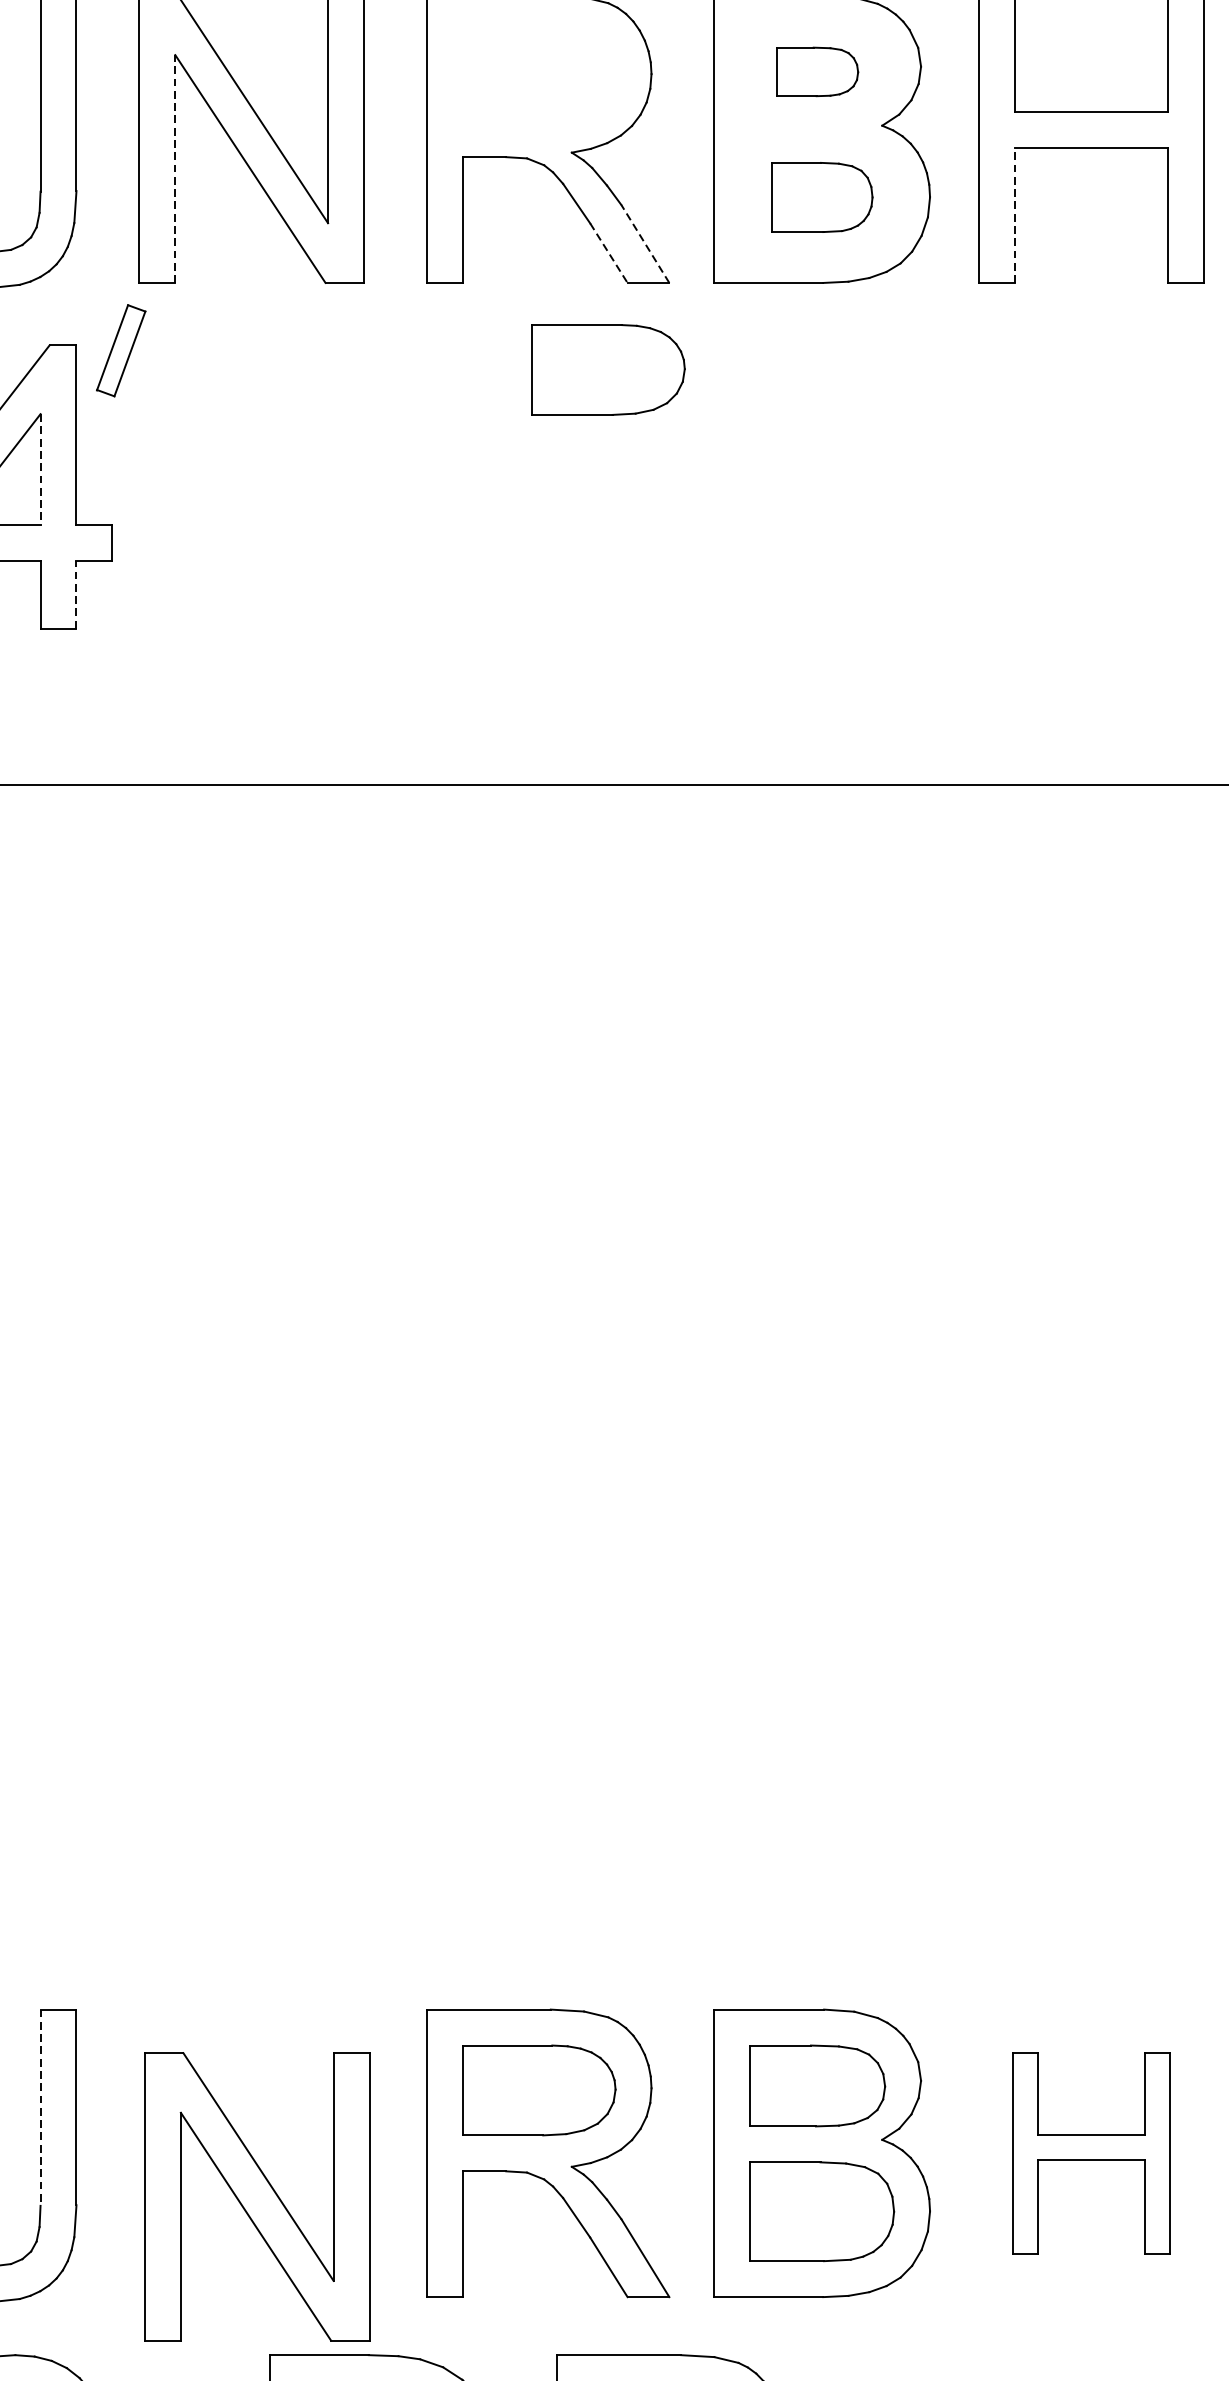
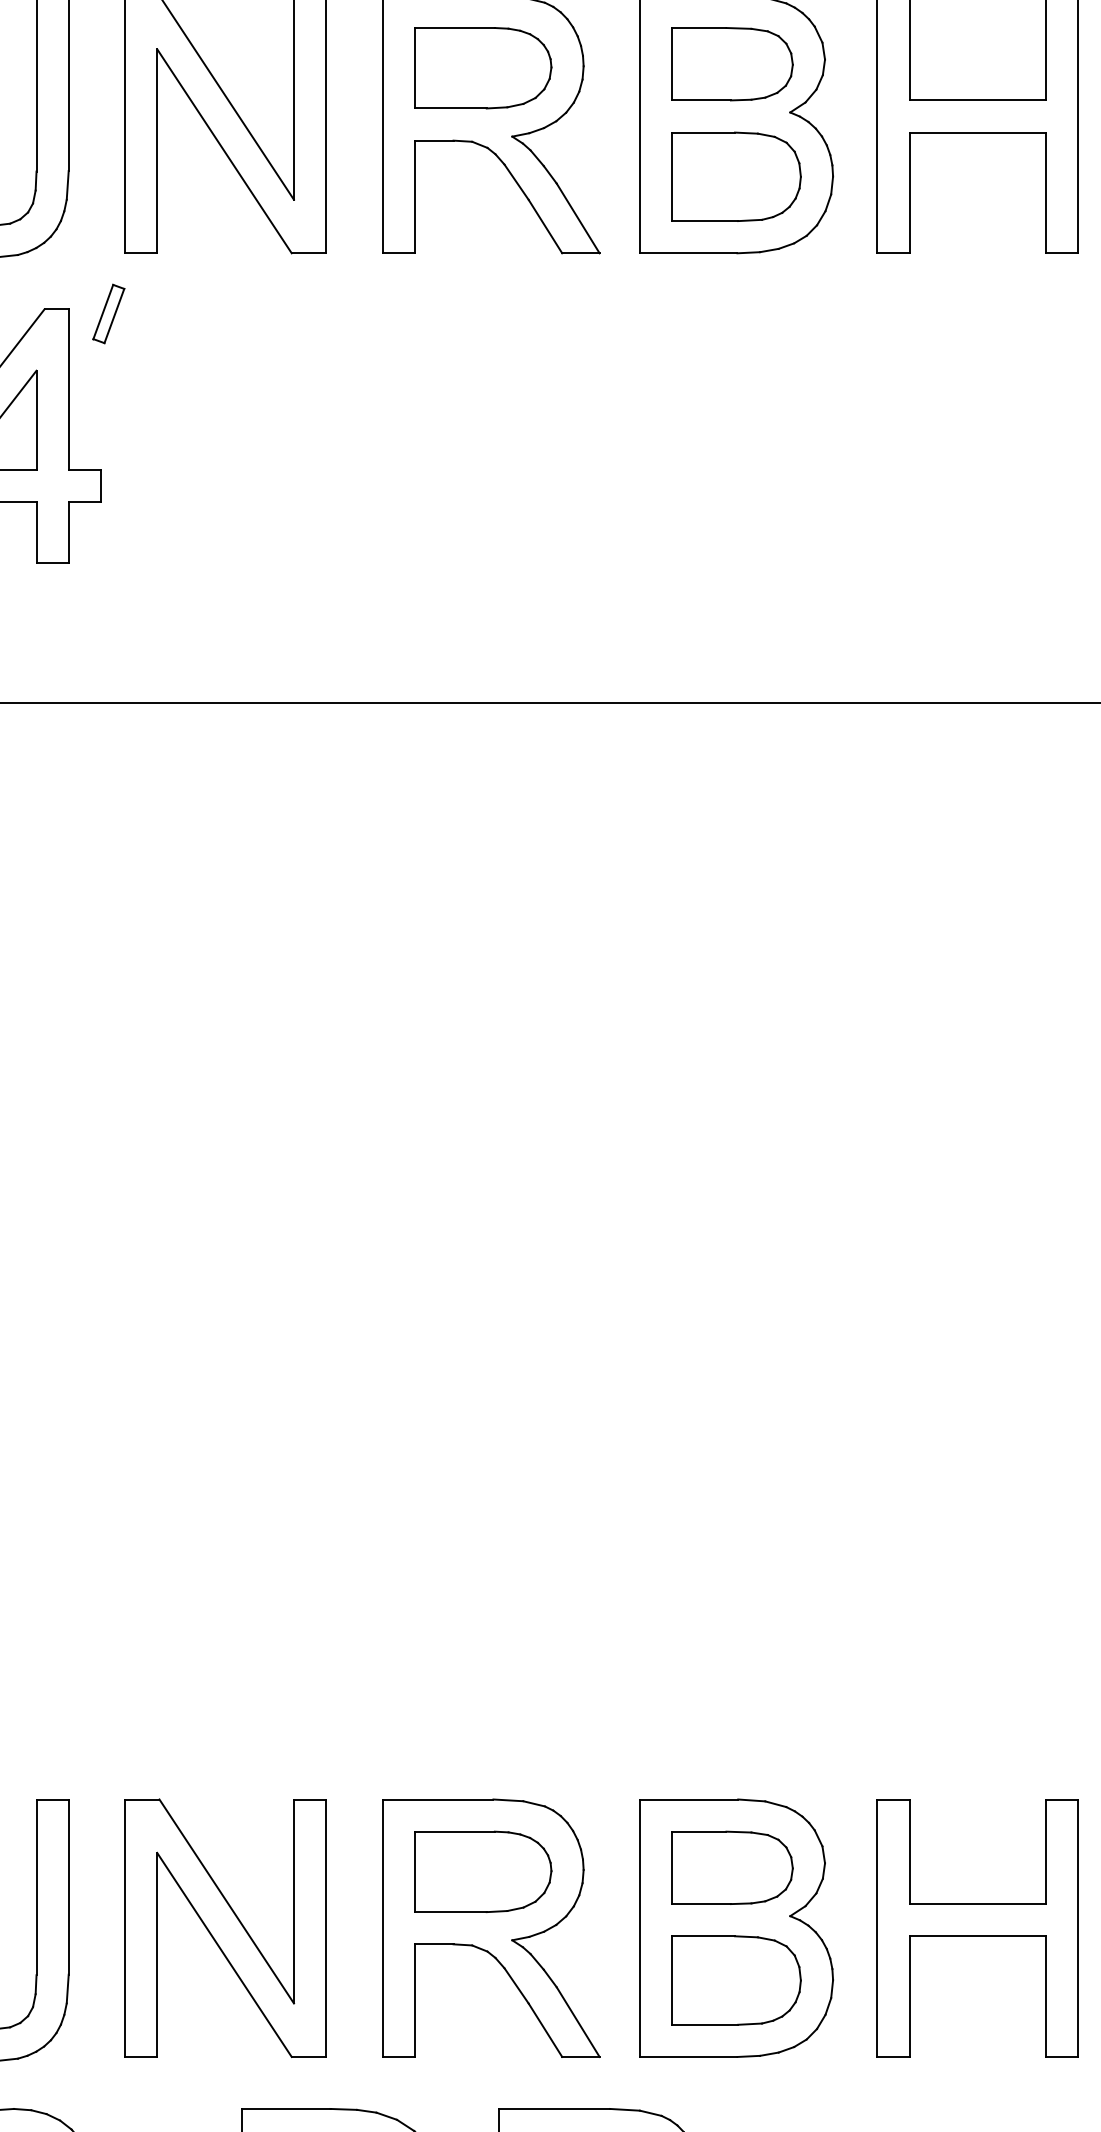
part: (817, 72) -> (732, 64), size x1.67
line: (175, 168) -> (157, 150), dashed -> solid
part: (822, 197) -> (736, 176), size x1.43
line: (1015, 215) -> (909, 192), dashed -> solid
line: (645, 244) -> (578, 218), dashed -> solid
line: (608, 253) -> (545, 226), dashed -> solid
part: (120, 350) -> (108, 313), size x0.71
part: (608, 370) -> (483, 68), moved
line: (40, 469) -> (36, 420), dashed -> solid
line: (76, 594) -> (68, 532), dashed -> solid
line: (40, 2107) -> (36, 1887), dashed -> solid
part: (1091, 2153) -> (977, 1928), size x1.43
part: (257, 2196) -> (225, 1927), moved

